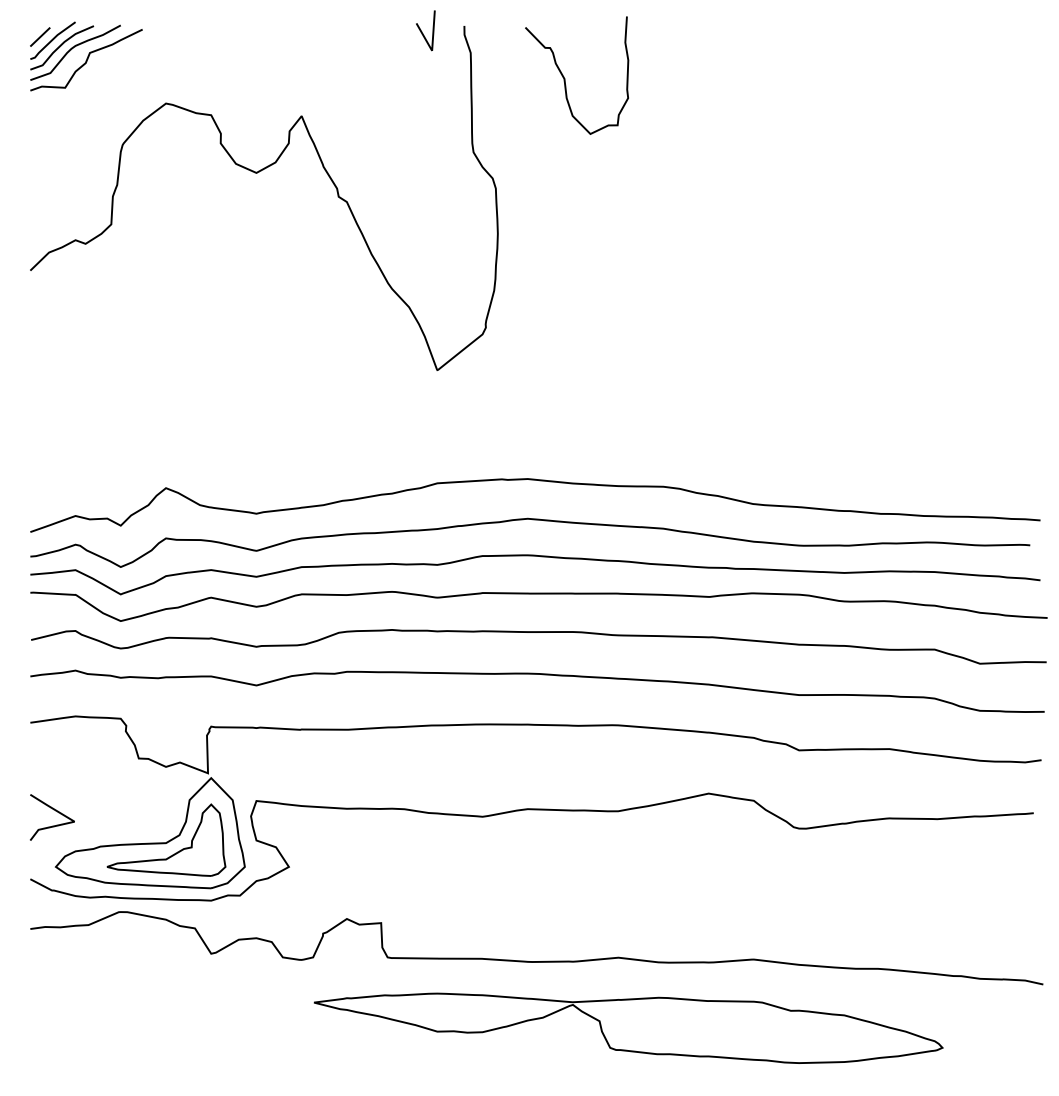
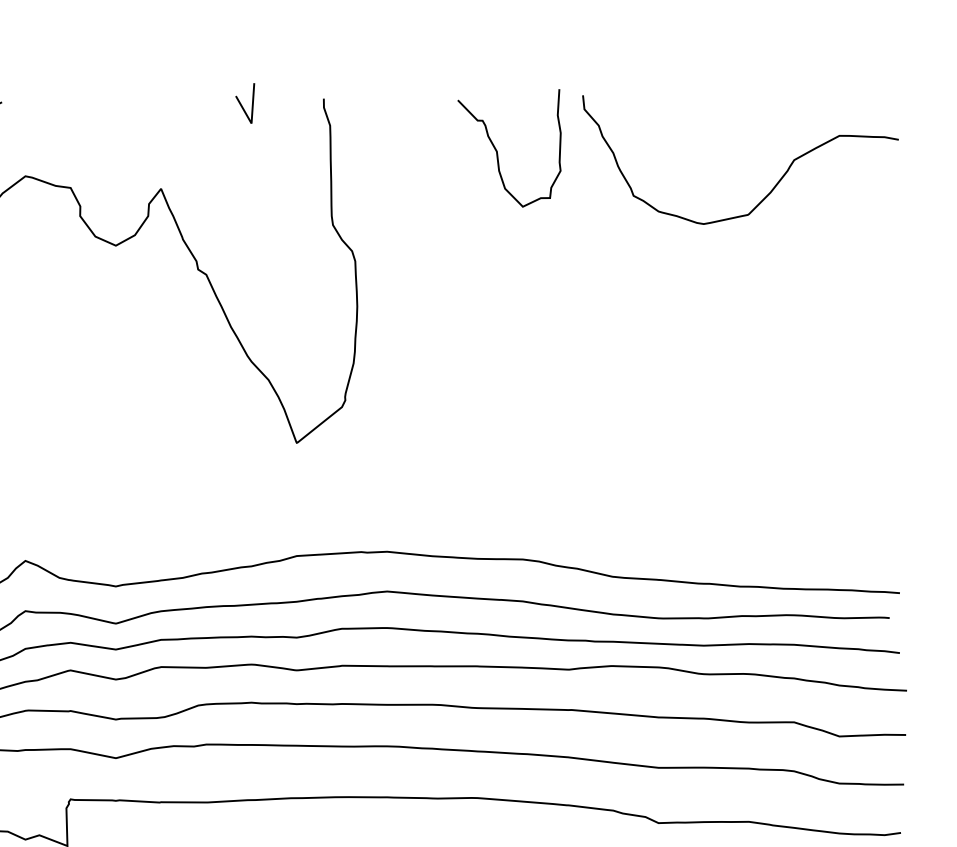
line: (422, 31) -> (241, 104), moved
curve: (565, 78) -> (497, 151), moved
curve: (914, 113) -> (773, 186), added

